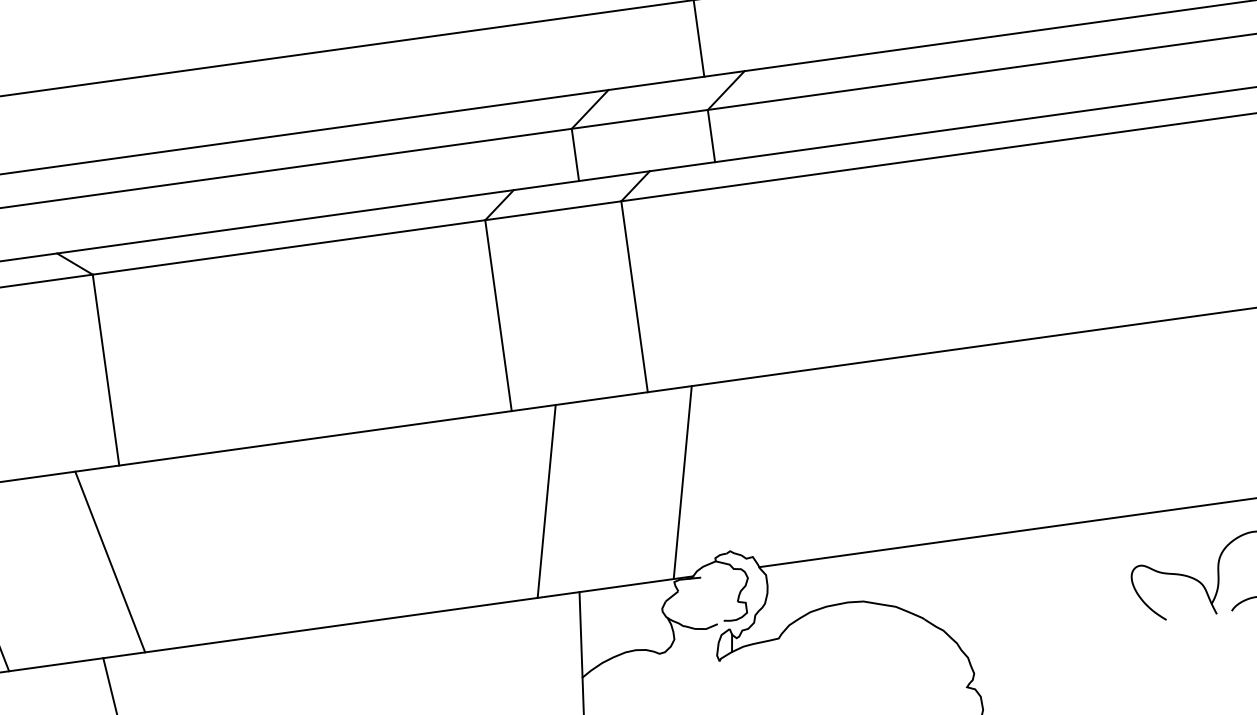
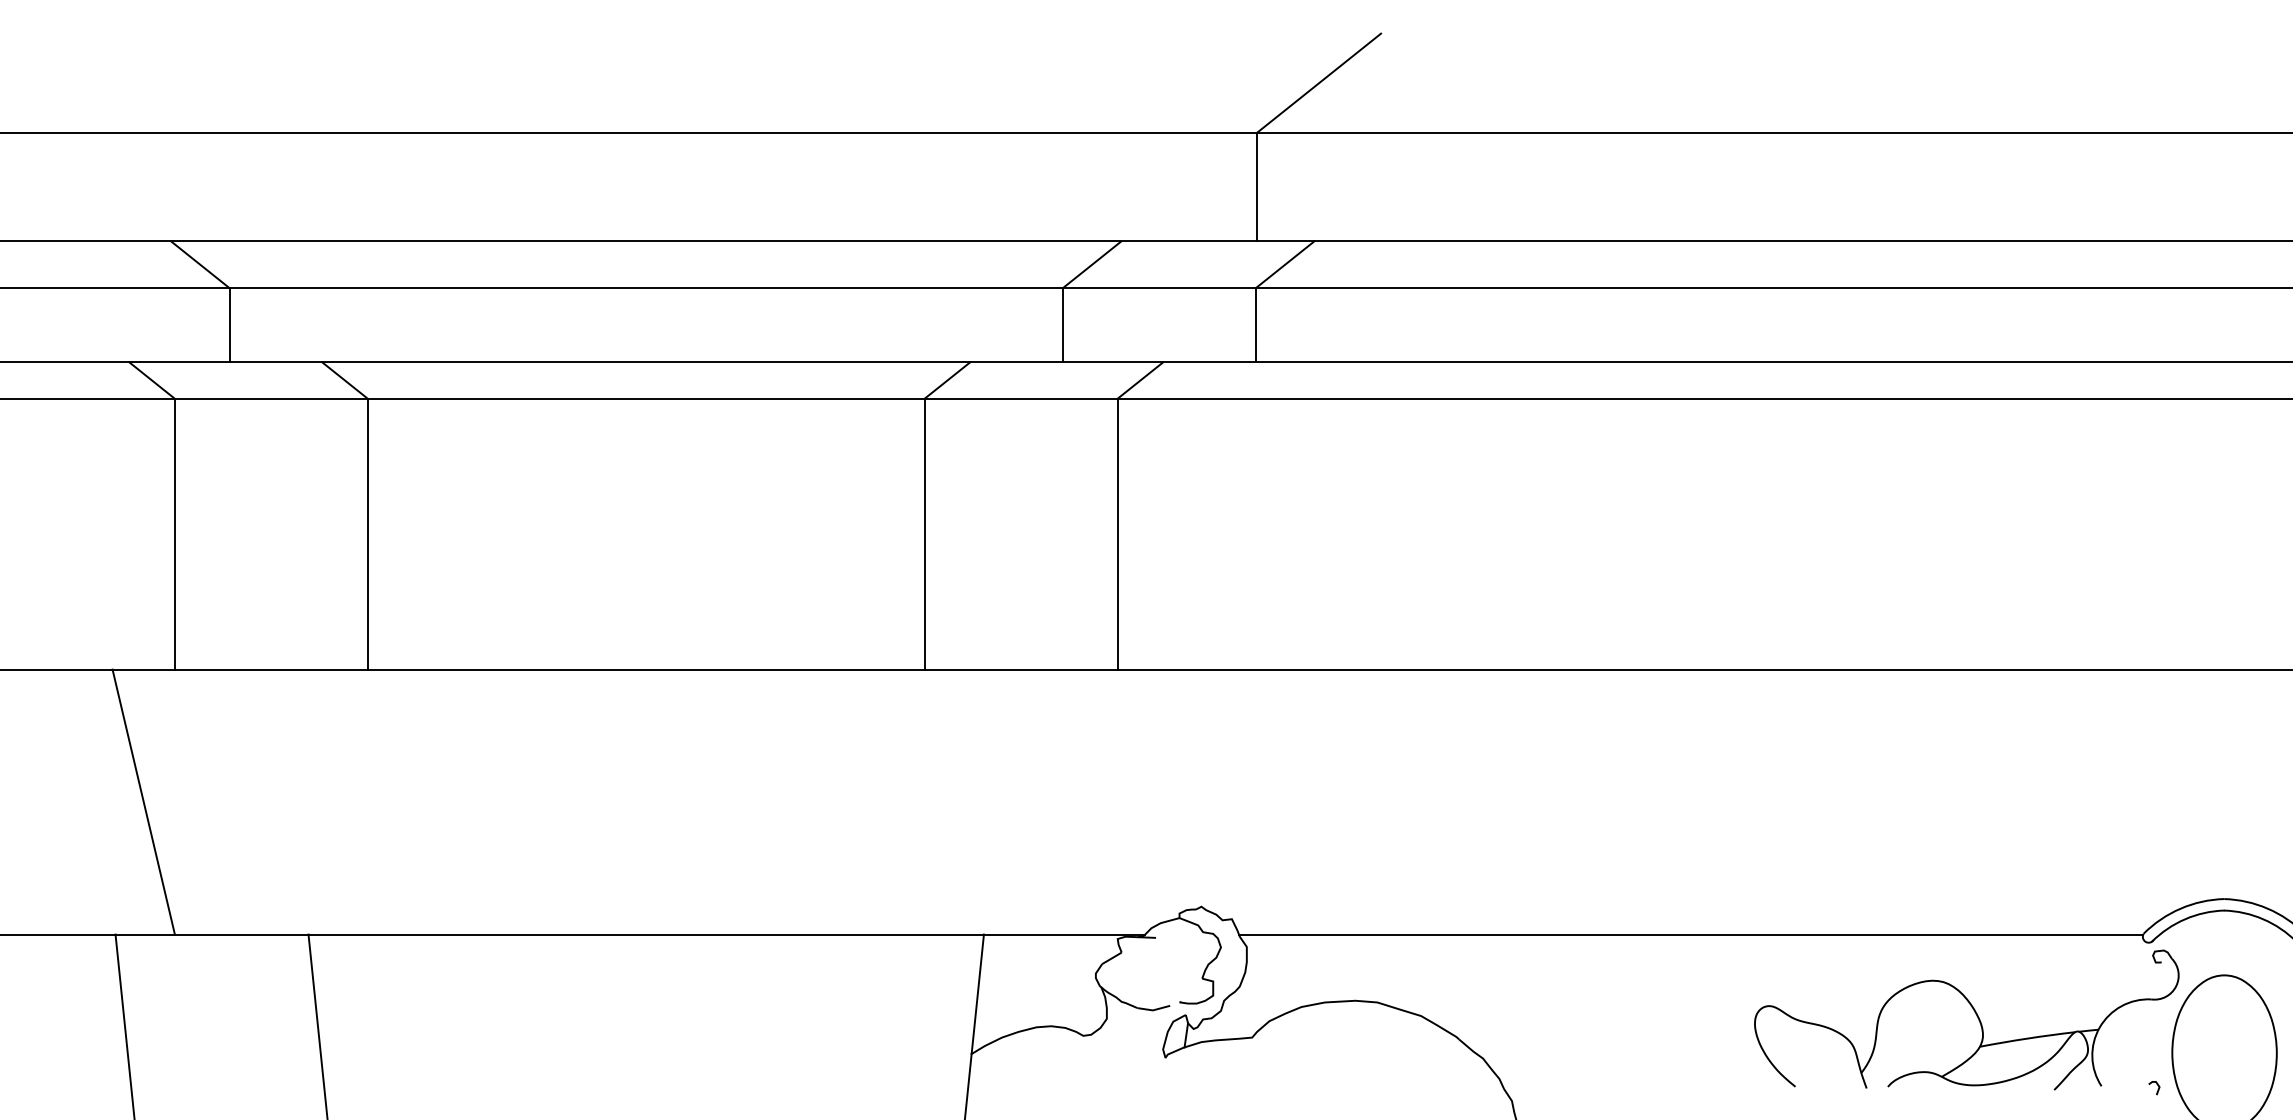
line: (682, 482) -> (1148, 801), removed
line: (546, 501) -> (955, 801), removed
line: (110, 561) -> (336, 801), removed

